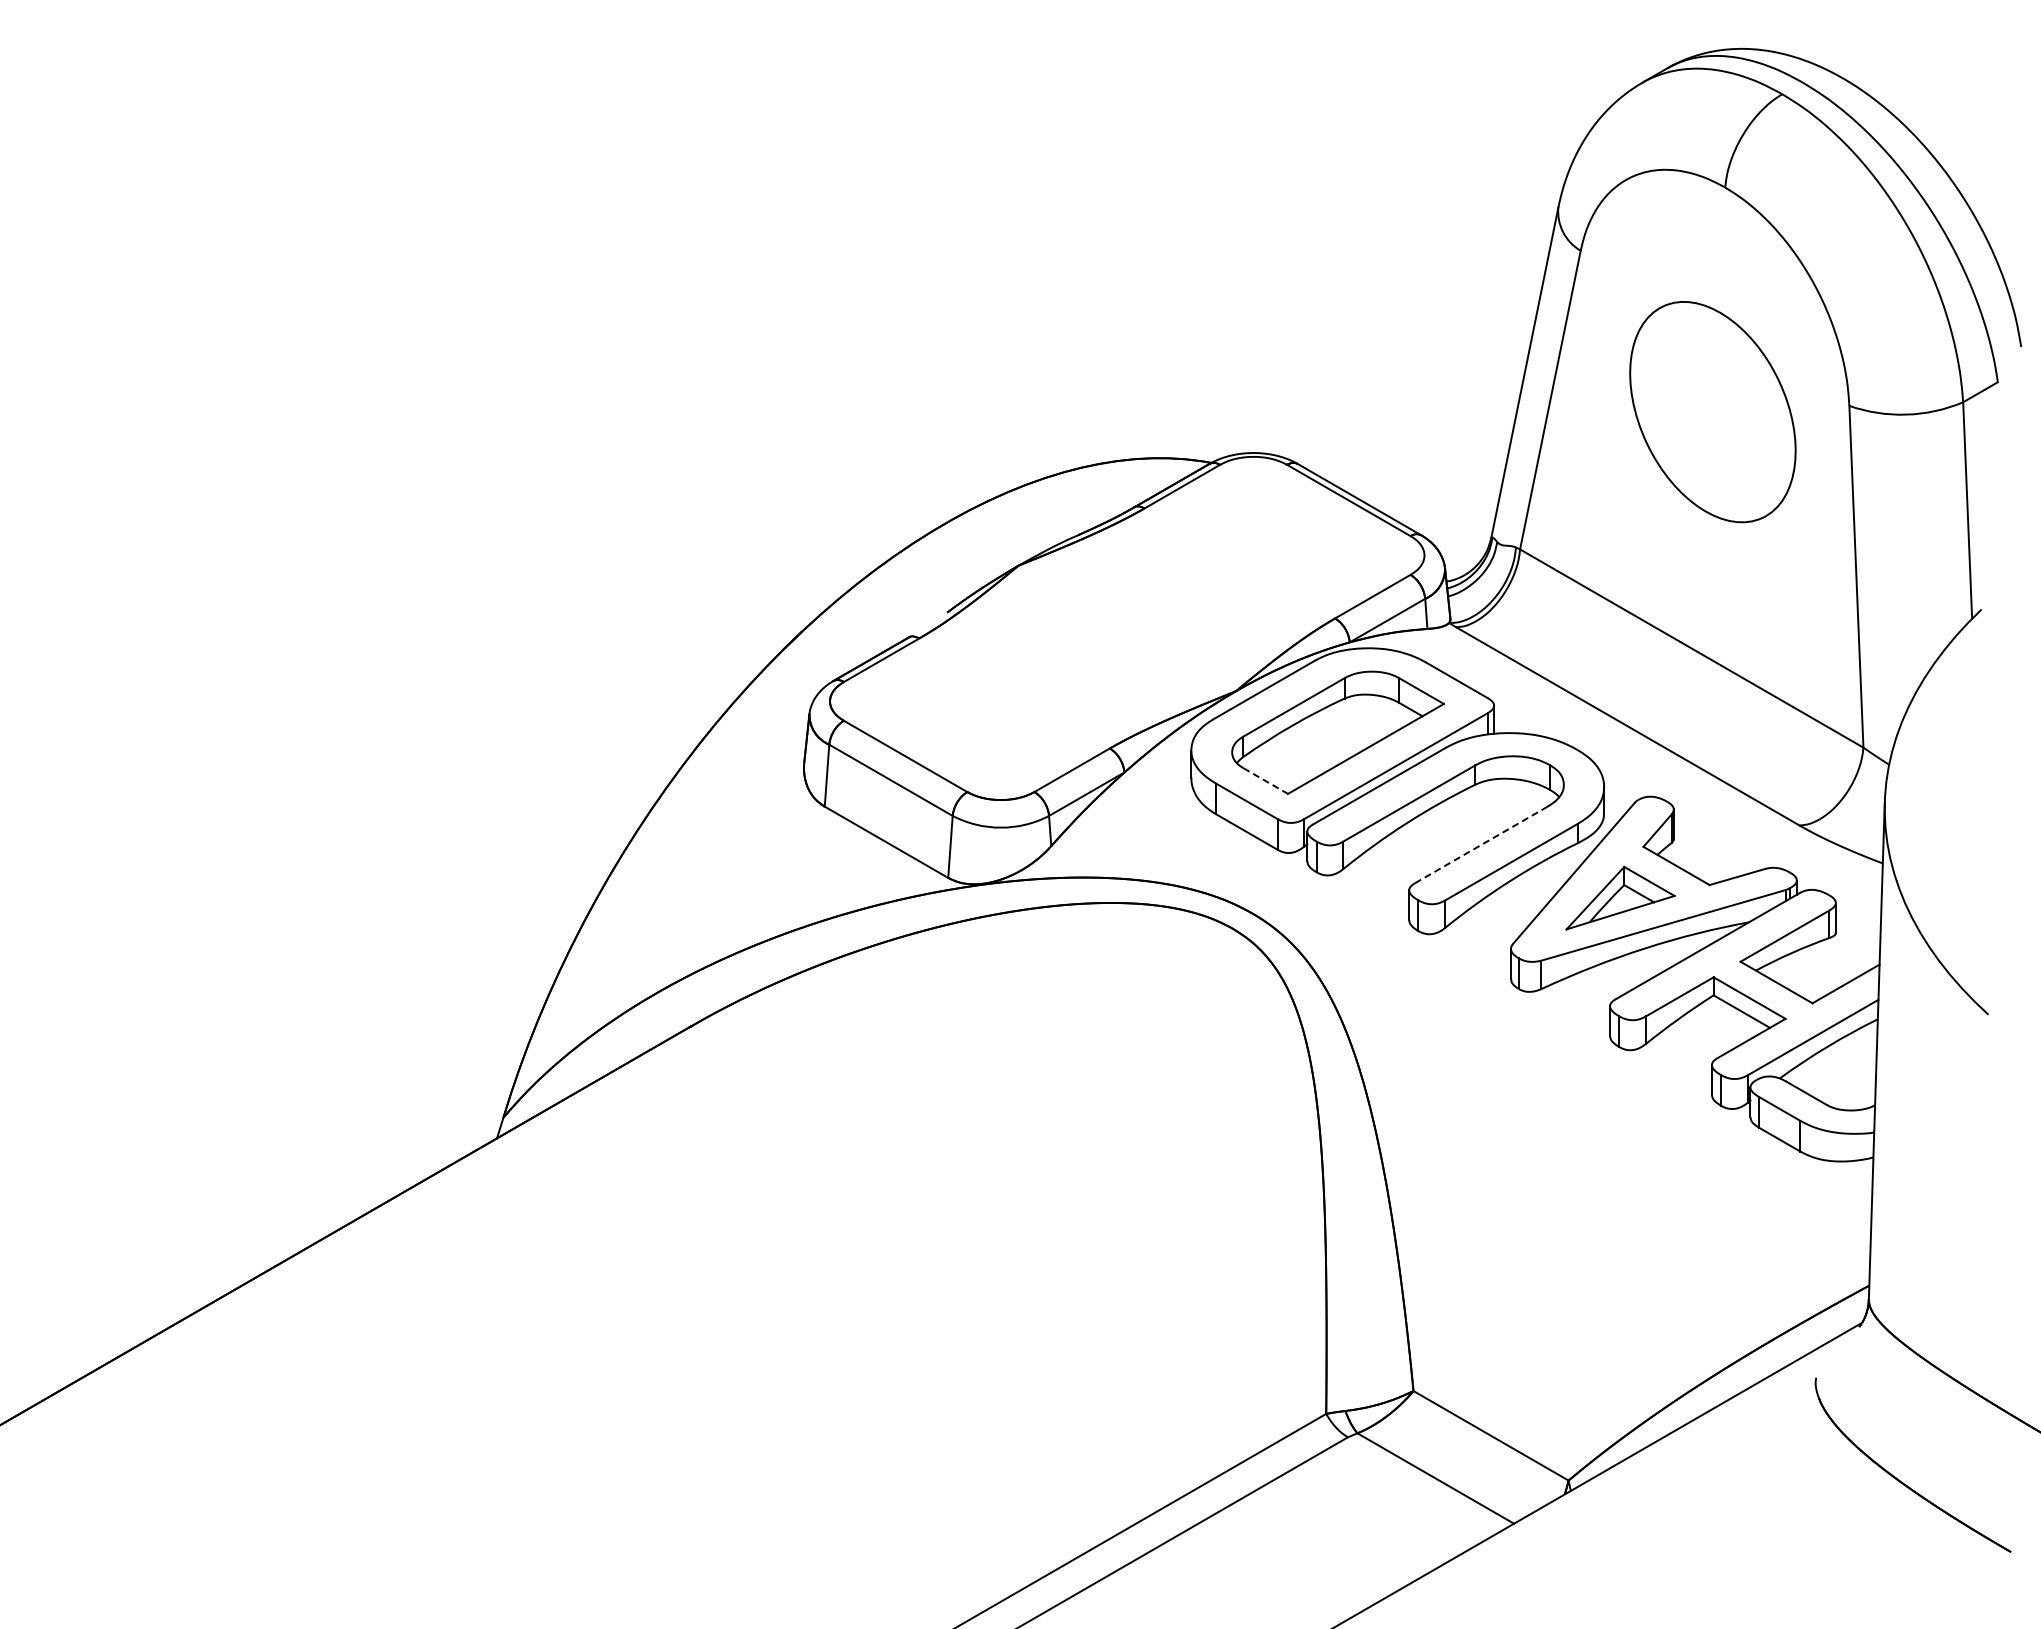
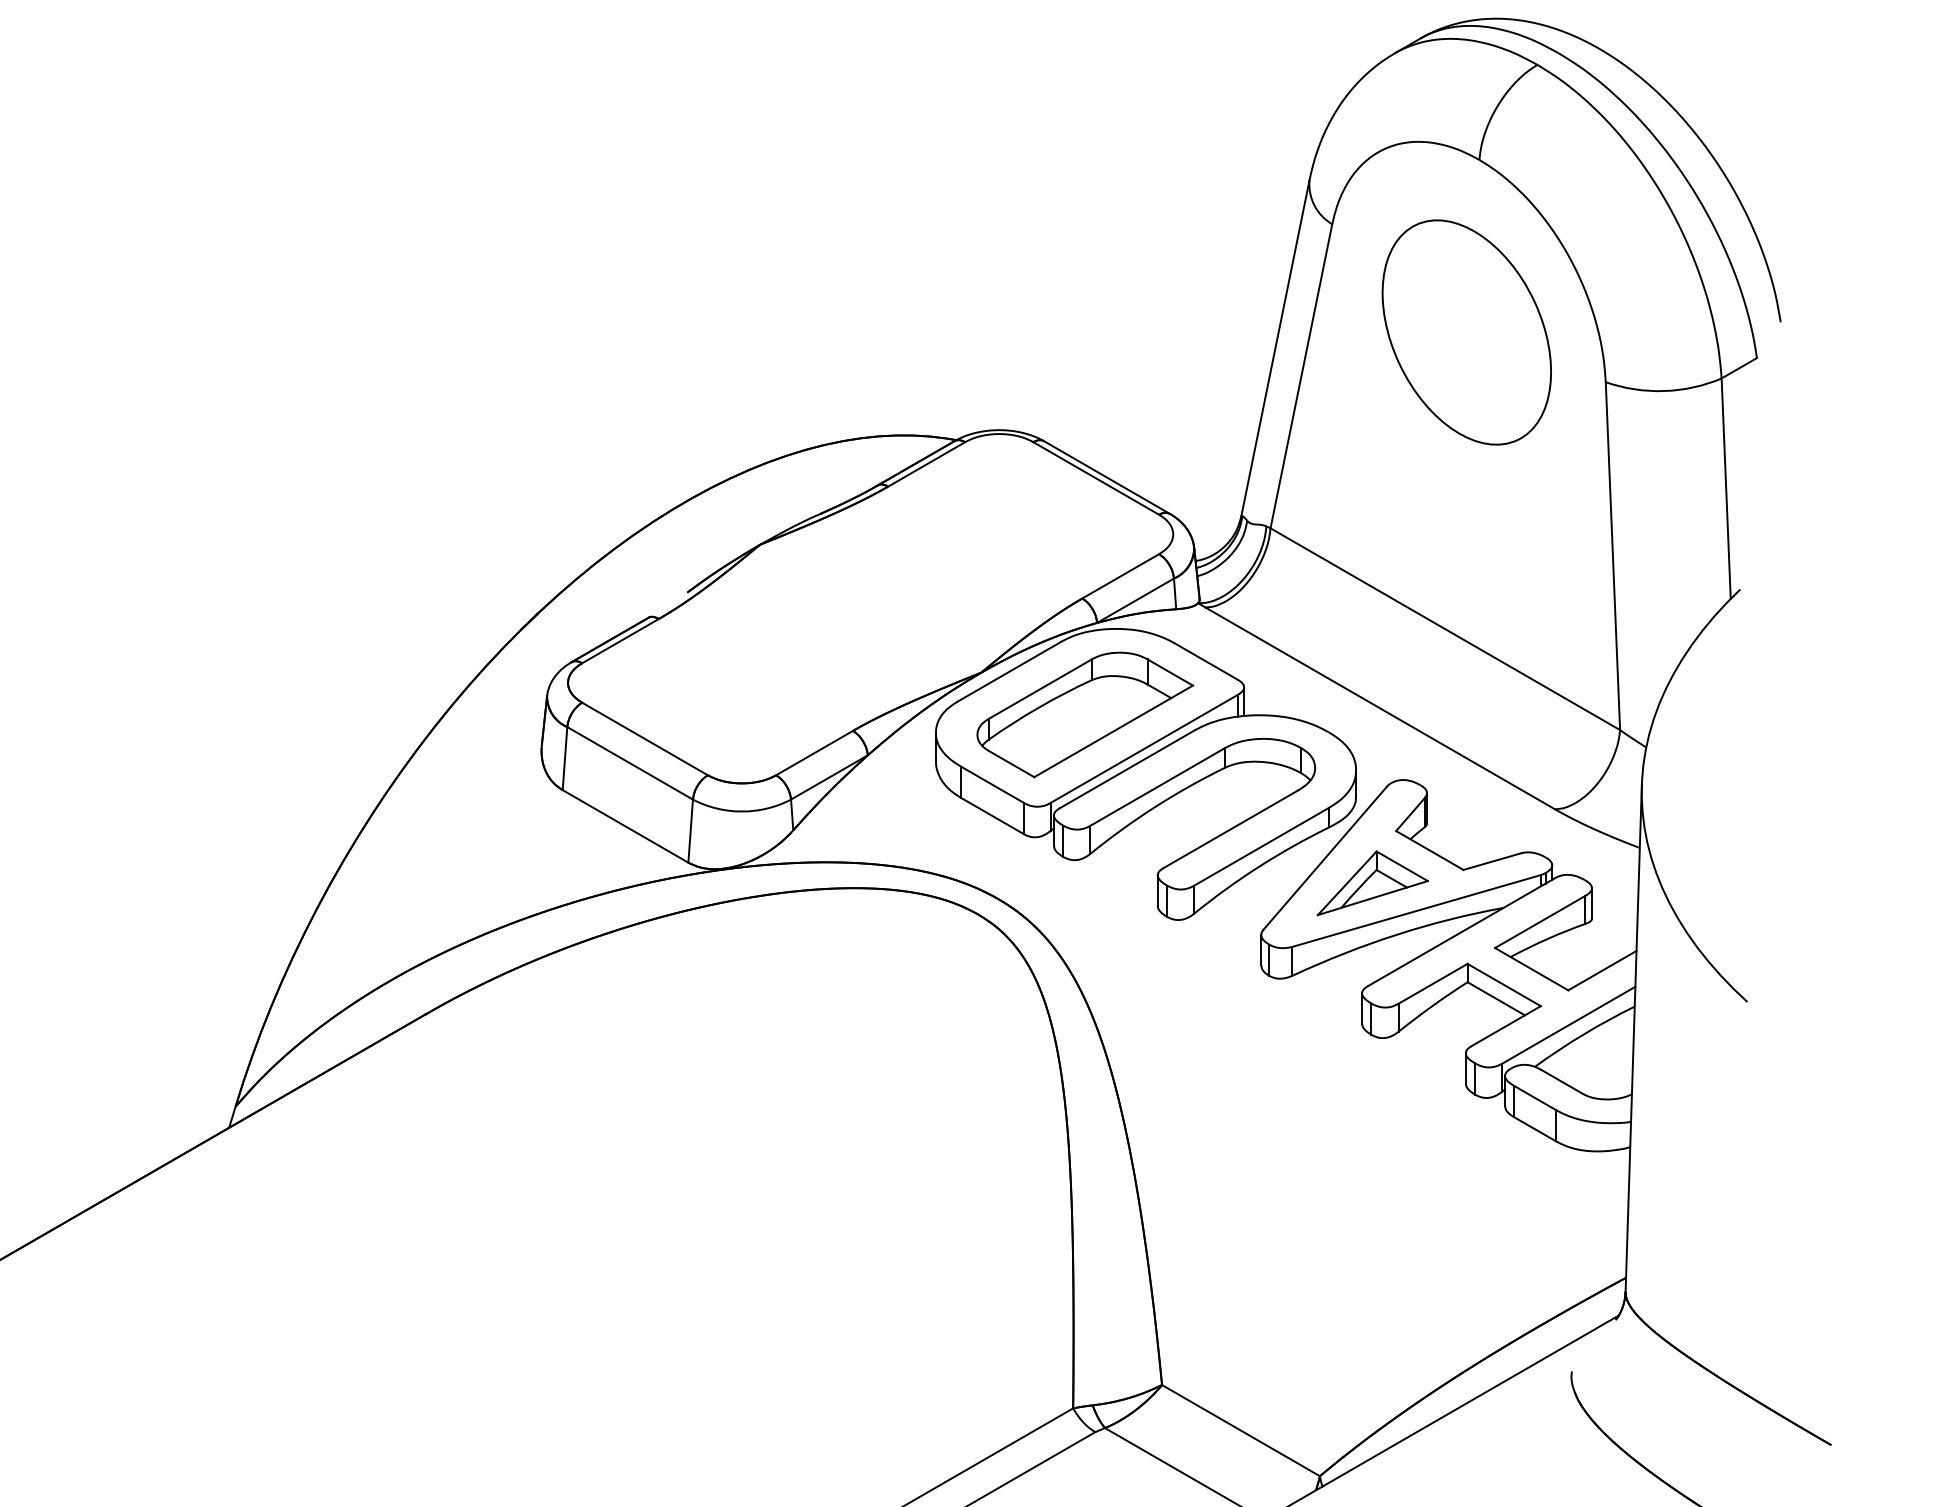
part: (1712, 412) -> (1466, 332), moved
line: (1265, 781) -> (1011, 764), dashed -> solid
line: (1481, 844) -> (1231, 828), dashed -> solid

